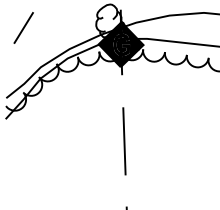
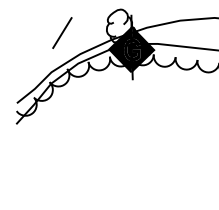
line: (23, 27) -> (62, 32), moved
line: (124, 141) -> (135, 146), removed

